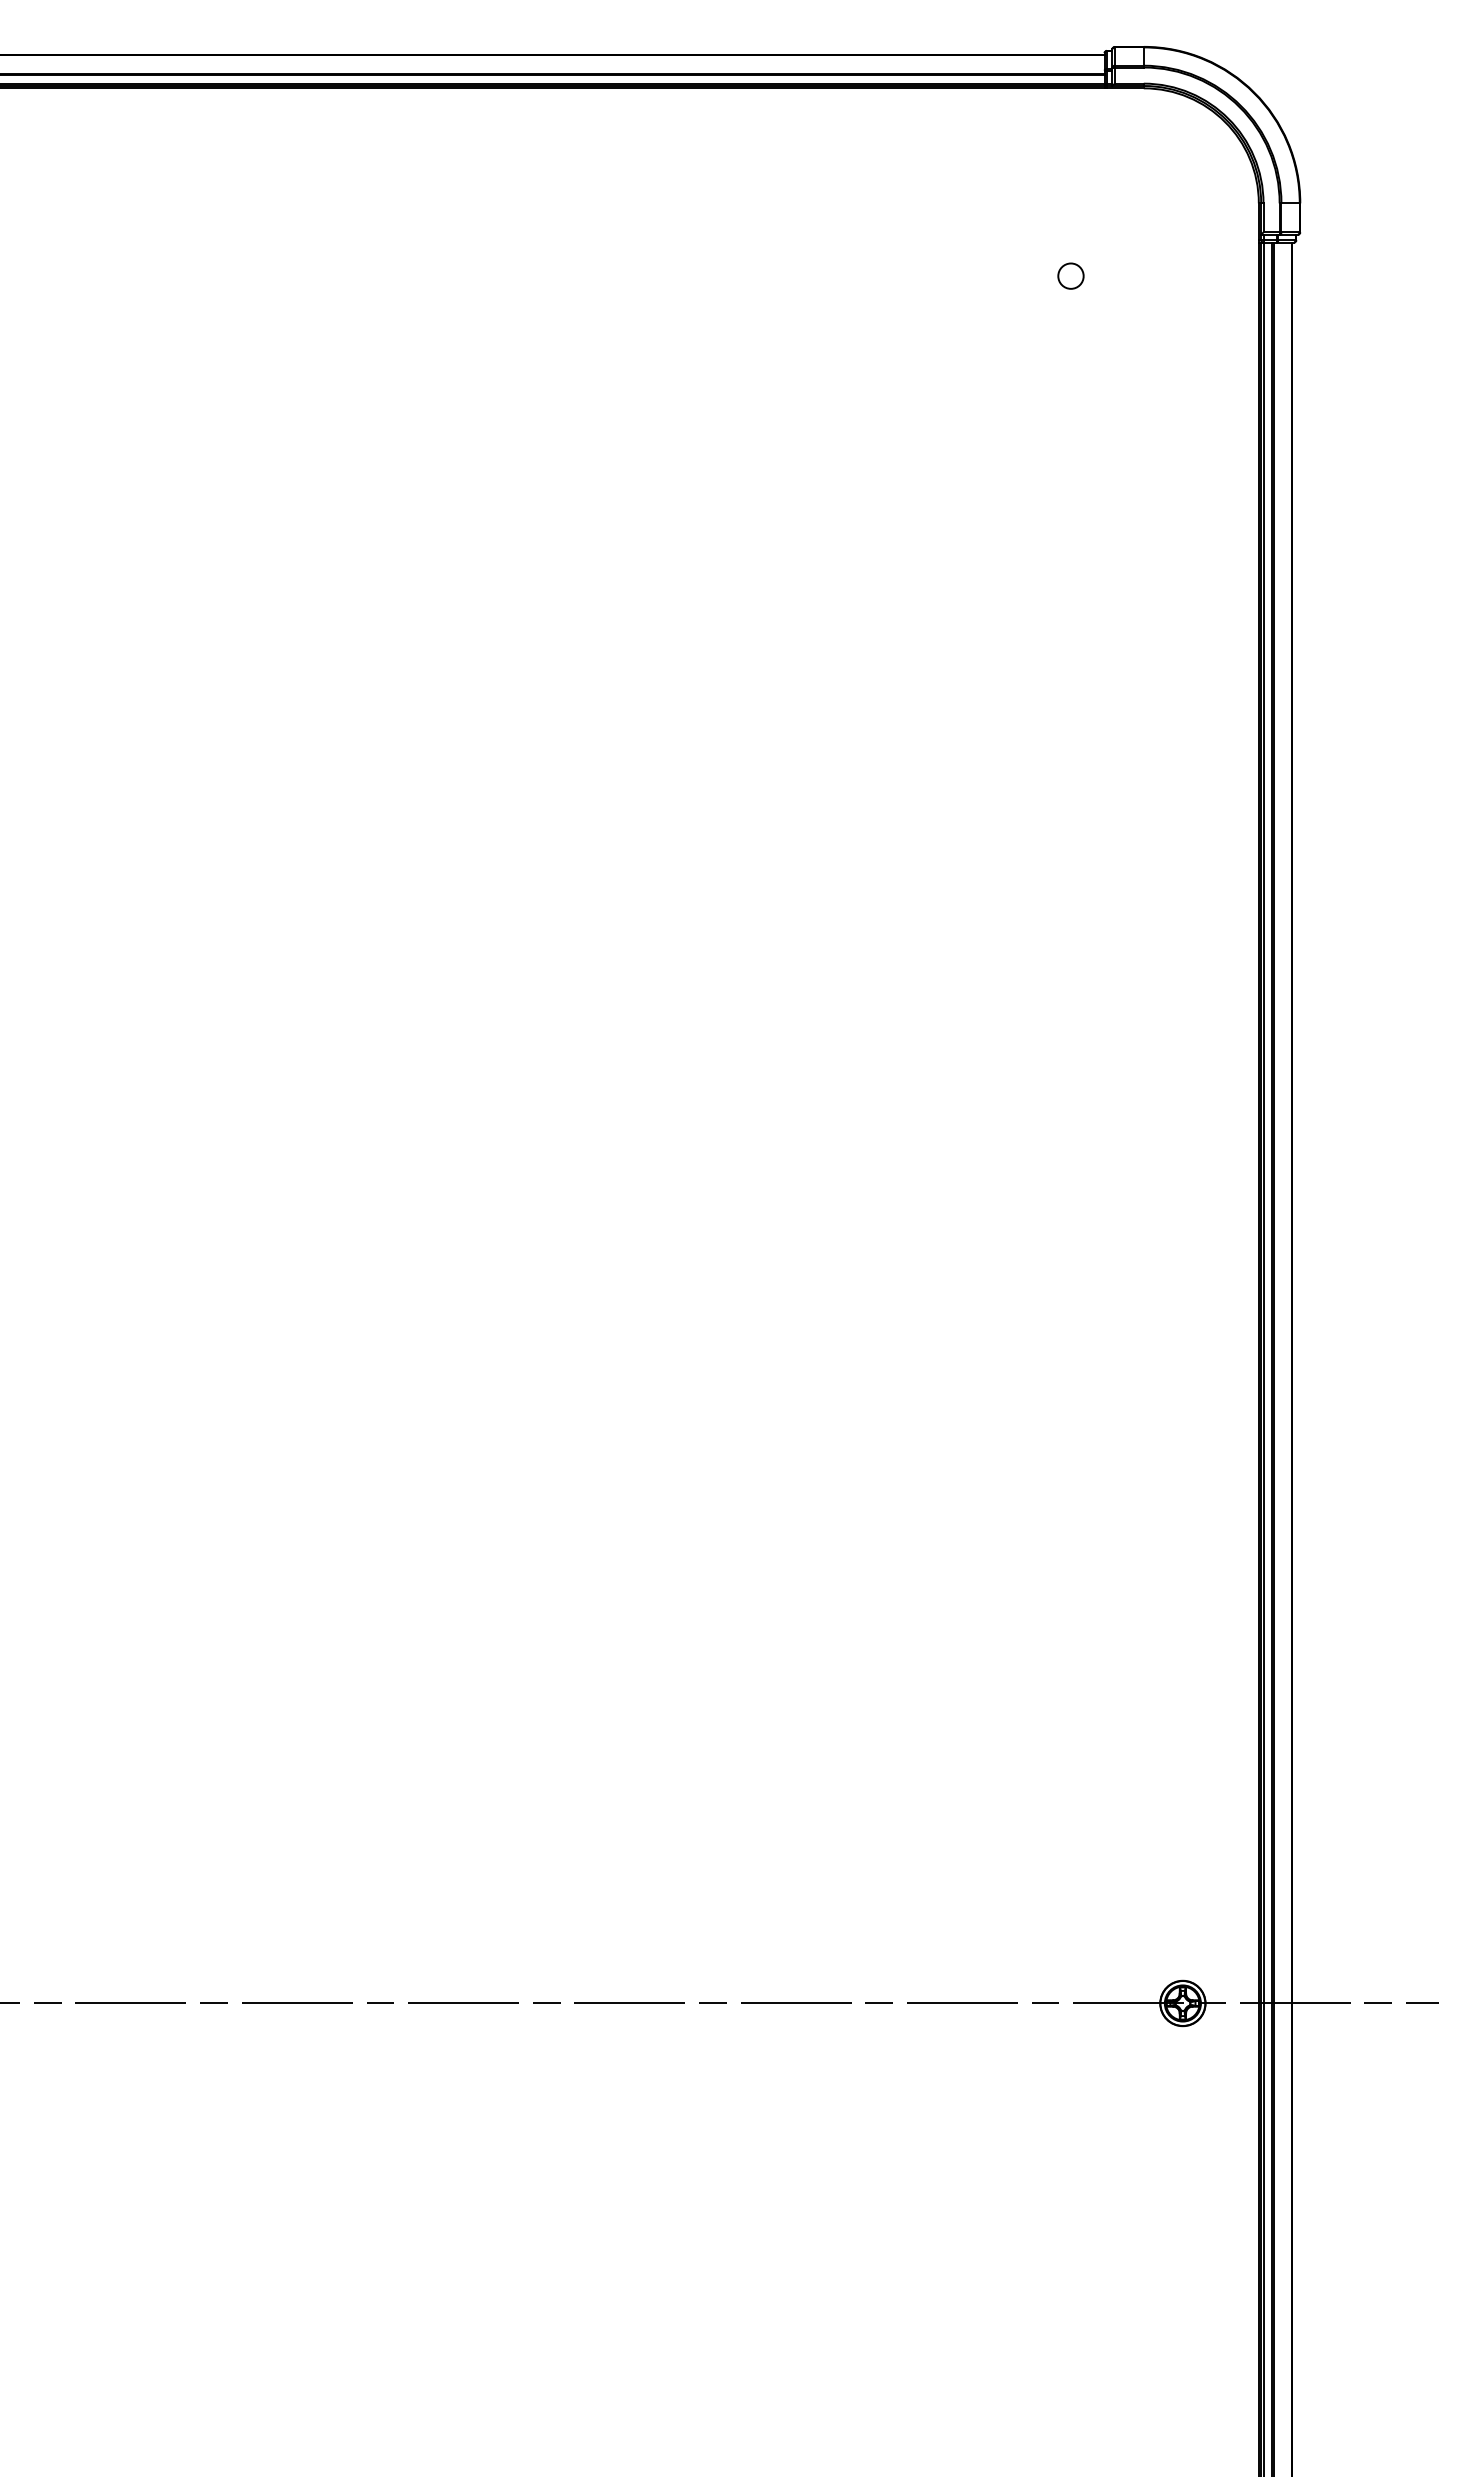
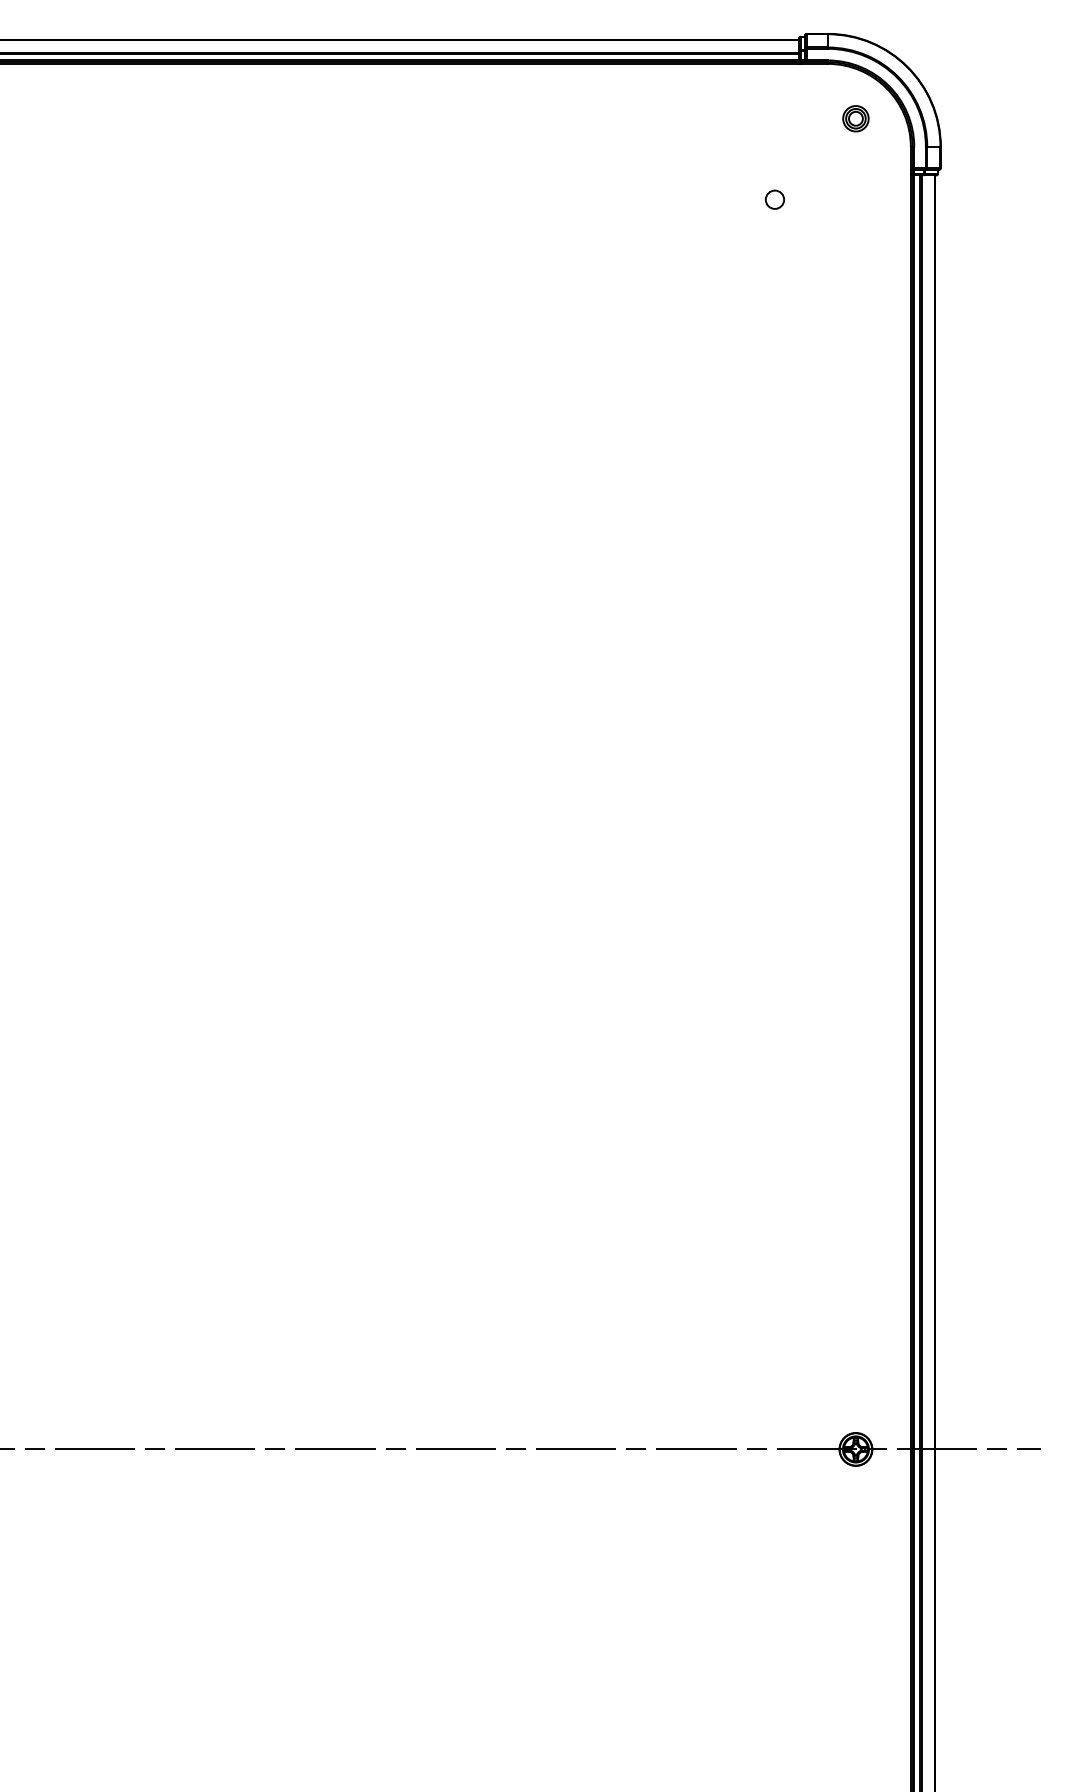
part: (1182, 163) -> (855, 118), added

